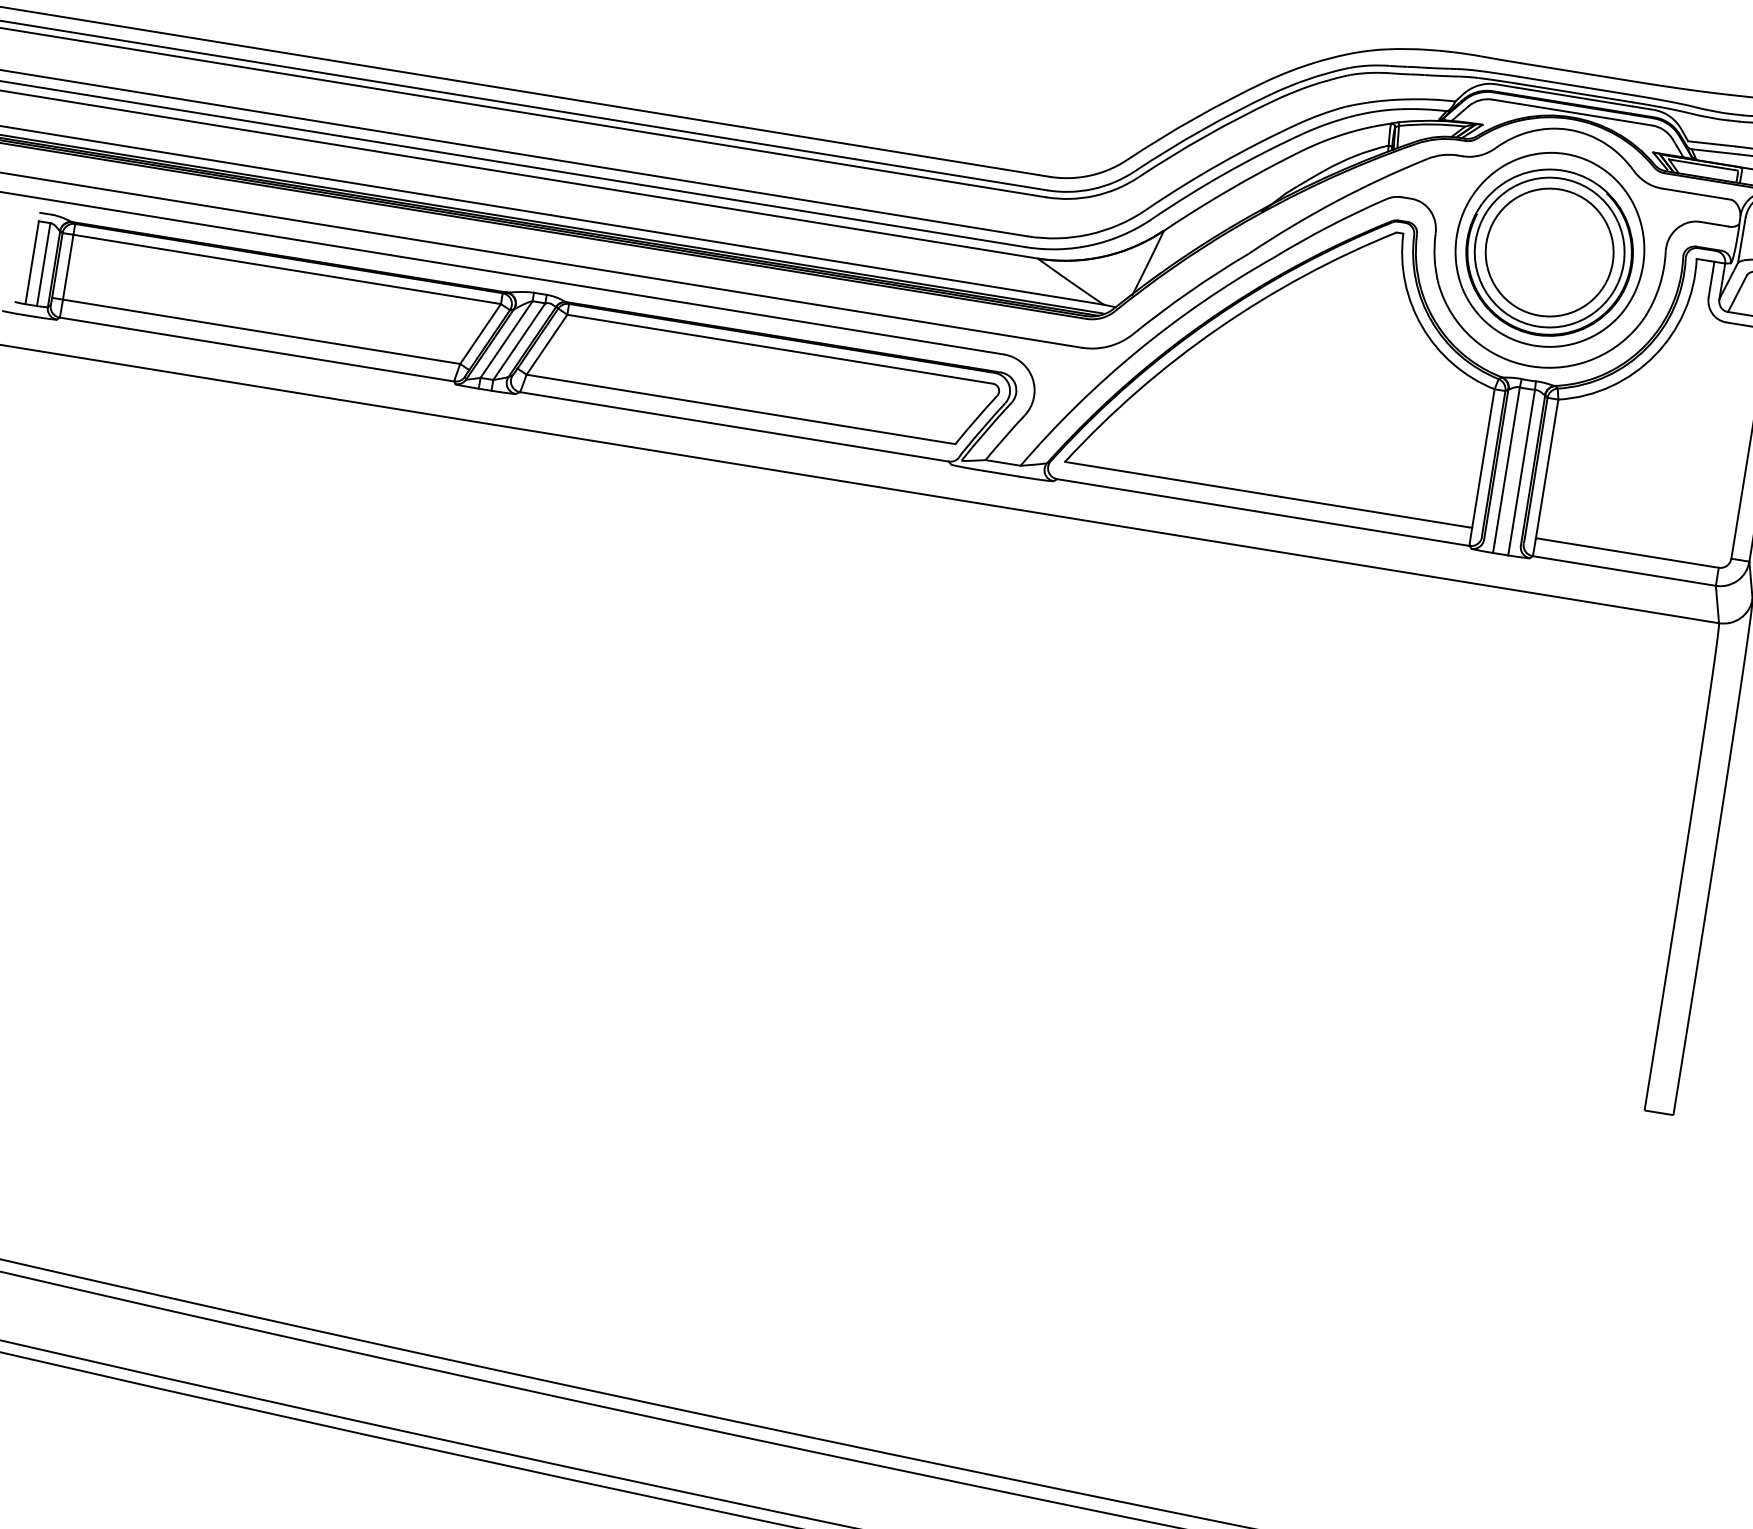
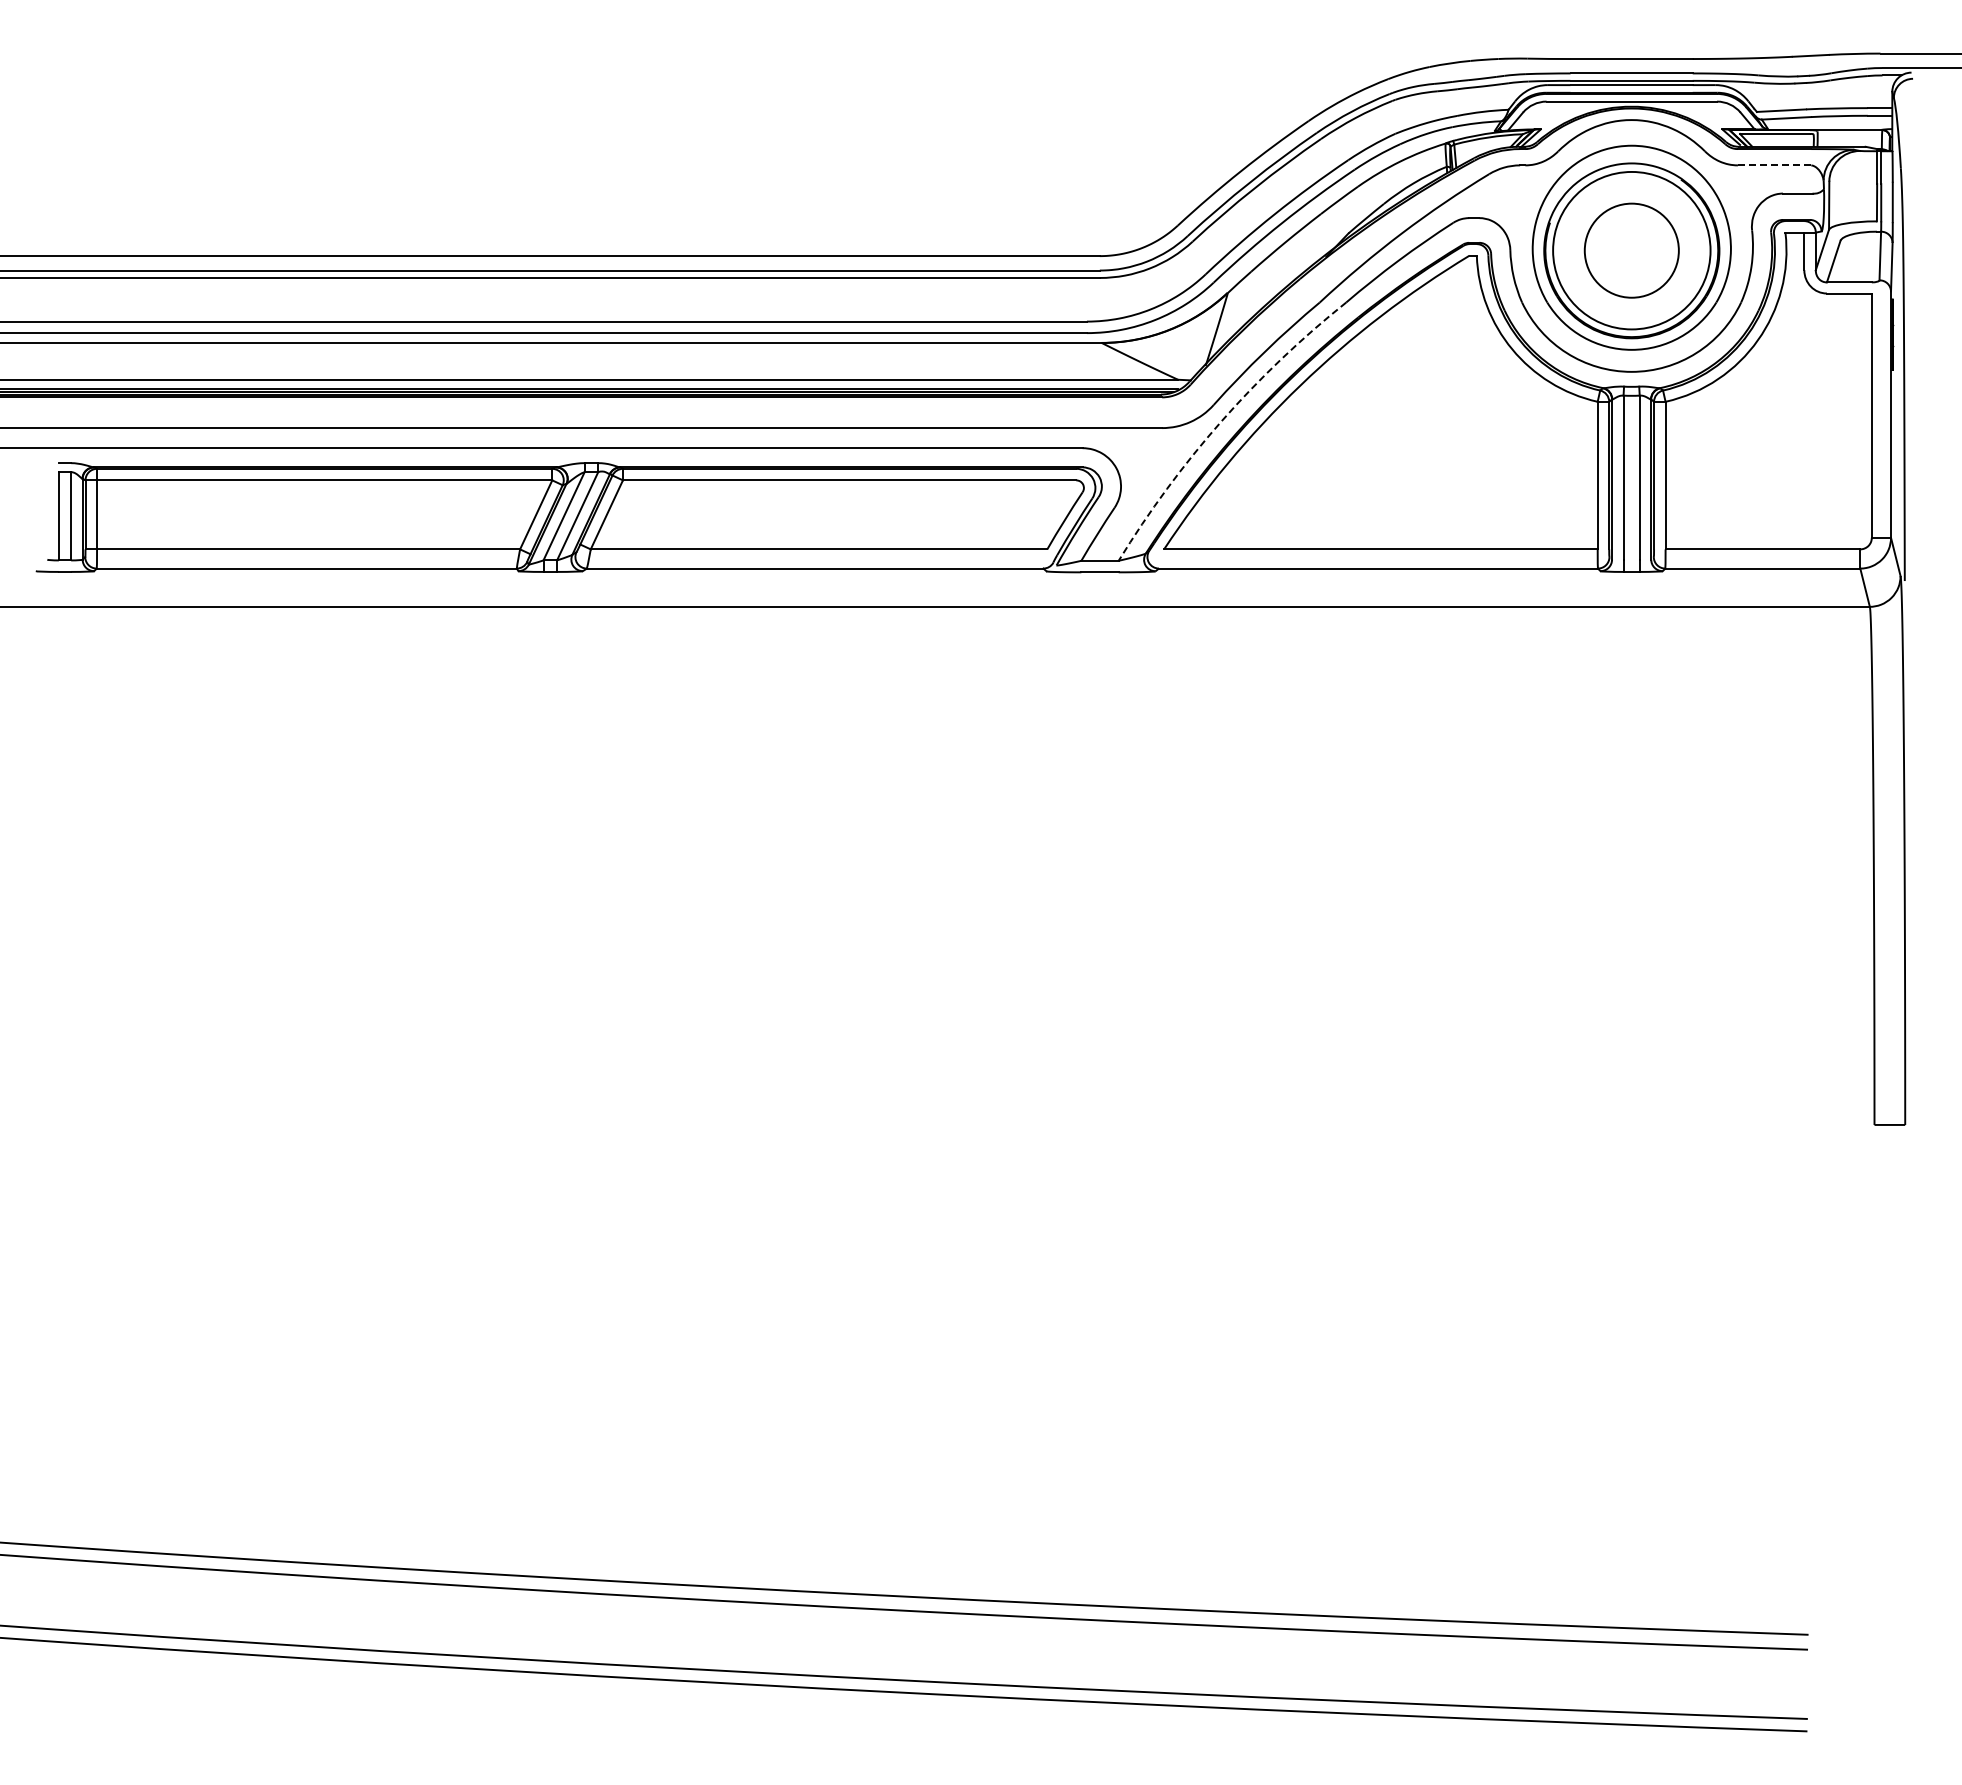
line: (1696, 194) -> (1774, 165), solid -> dashed
circle: (1549, 252) -> (1631, 250), size x0.7
arc: (1138, 350) -> (1221, 421), solid -> dashed

